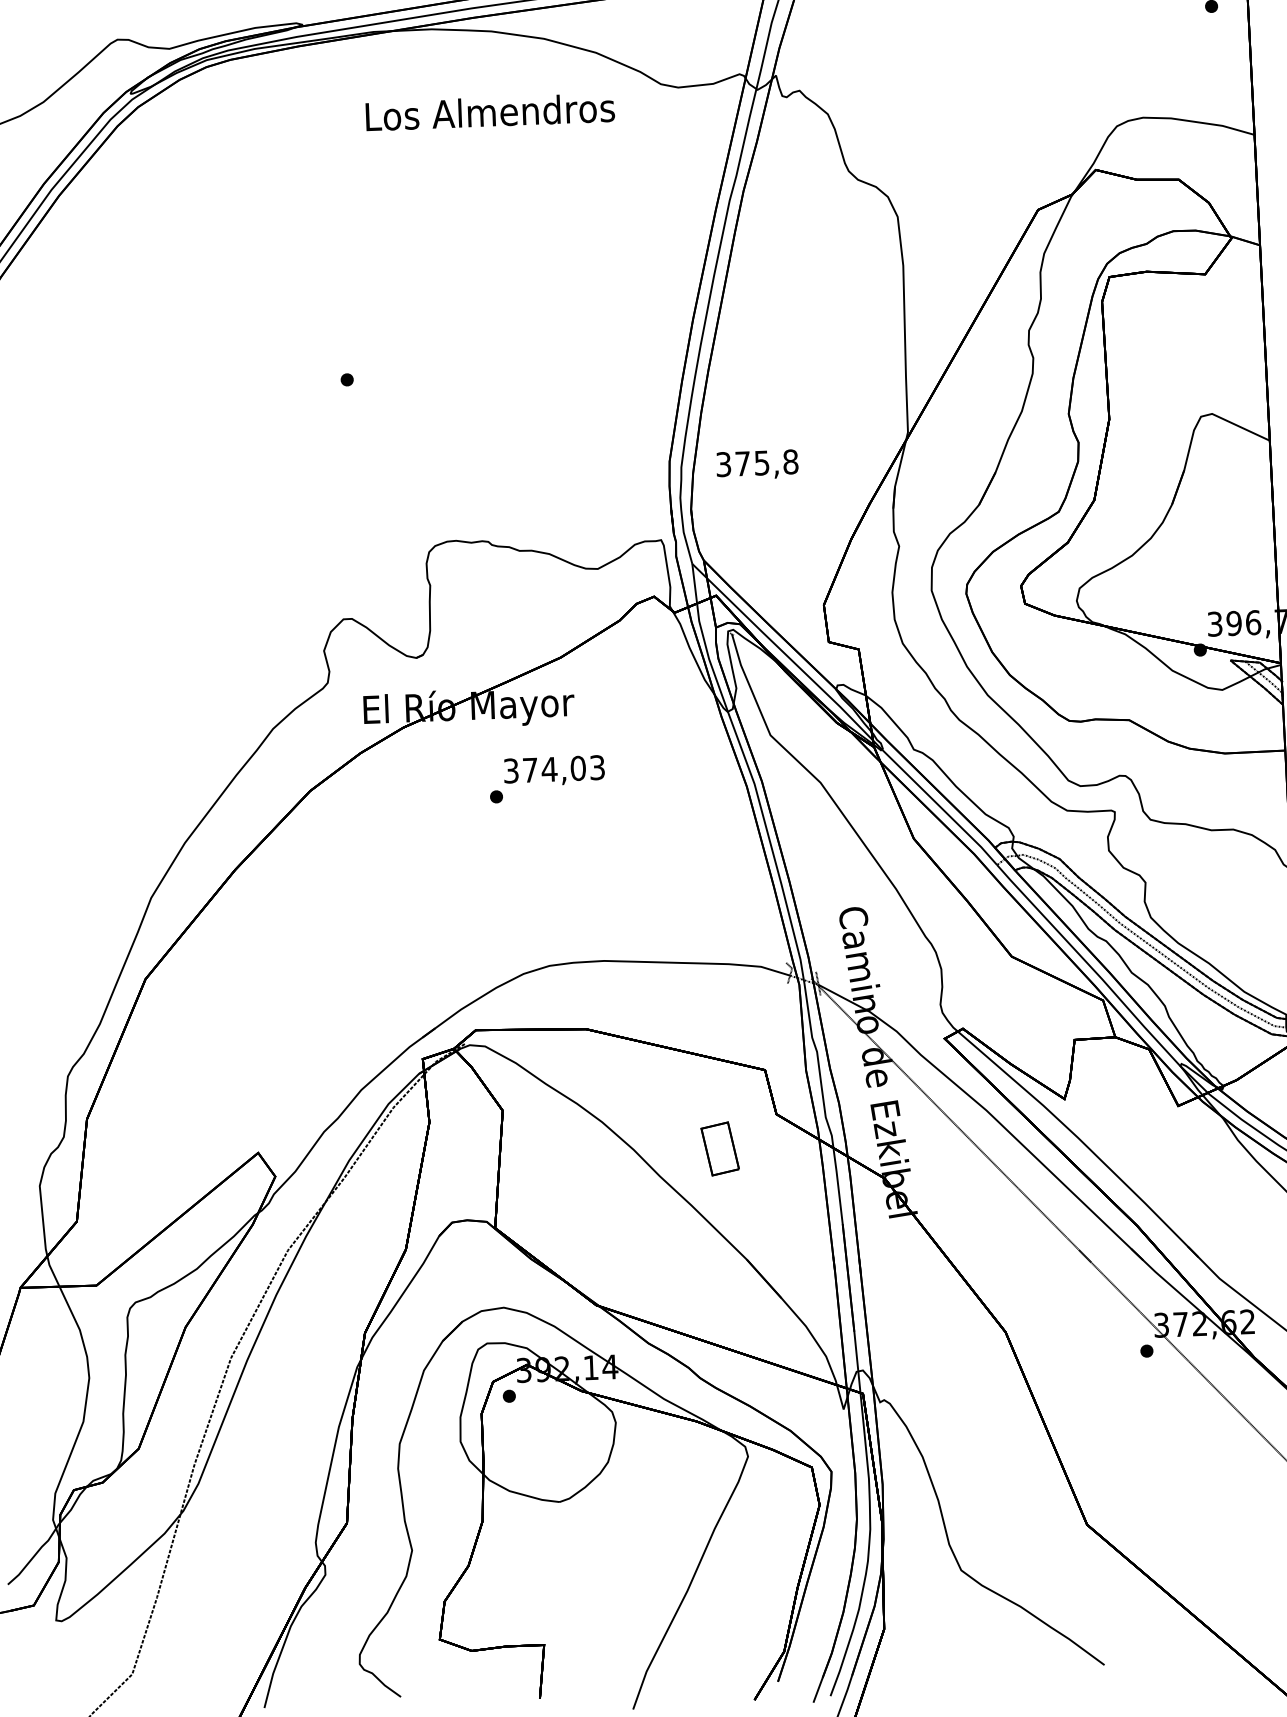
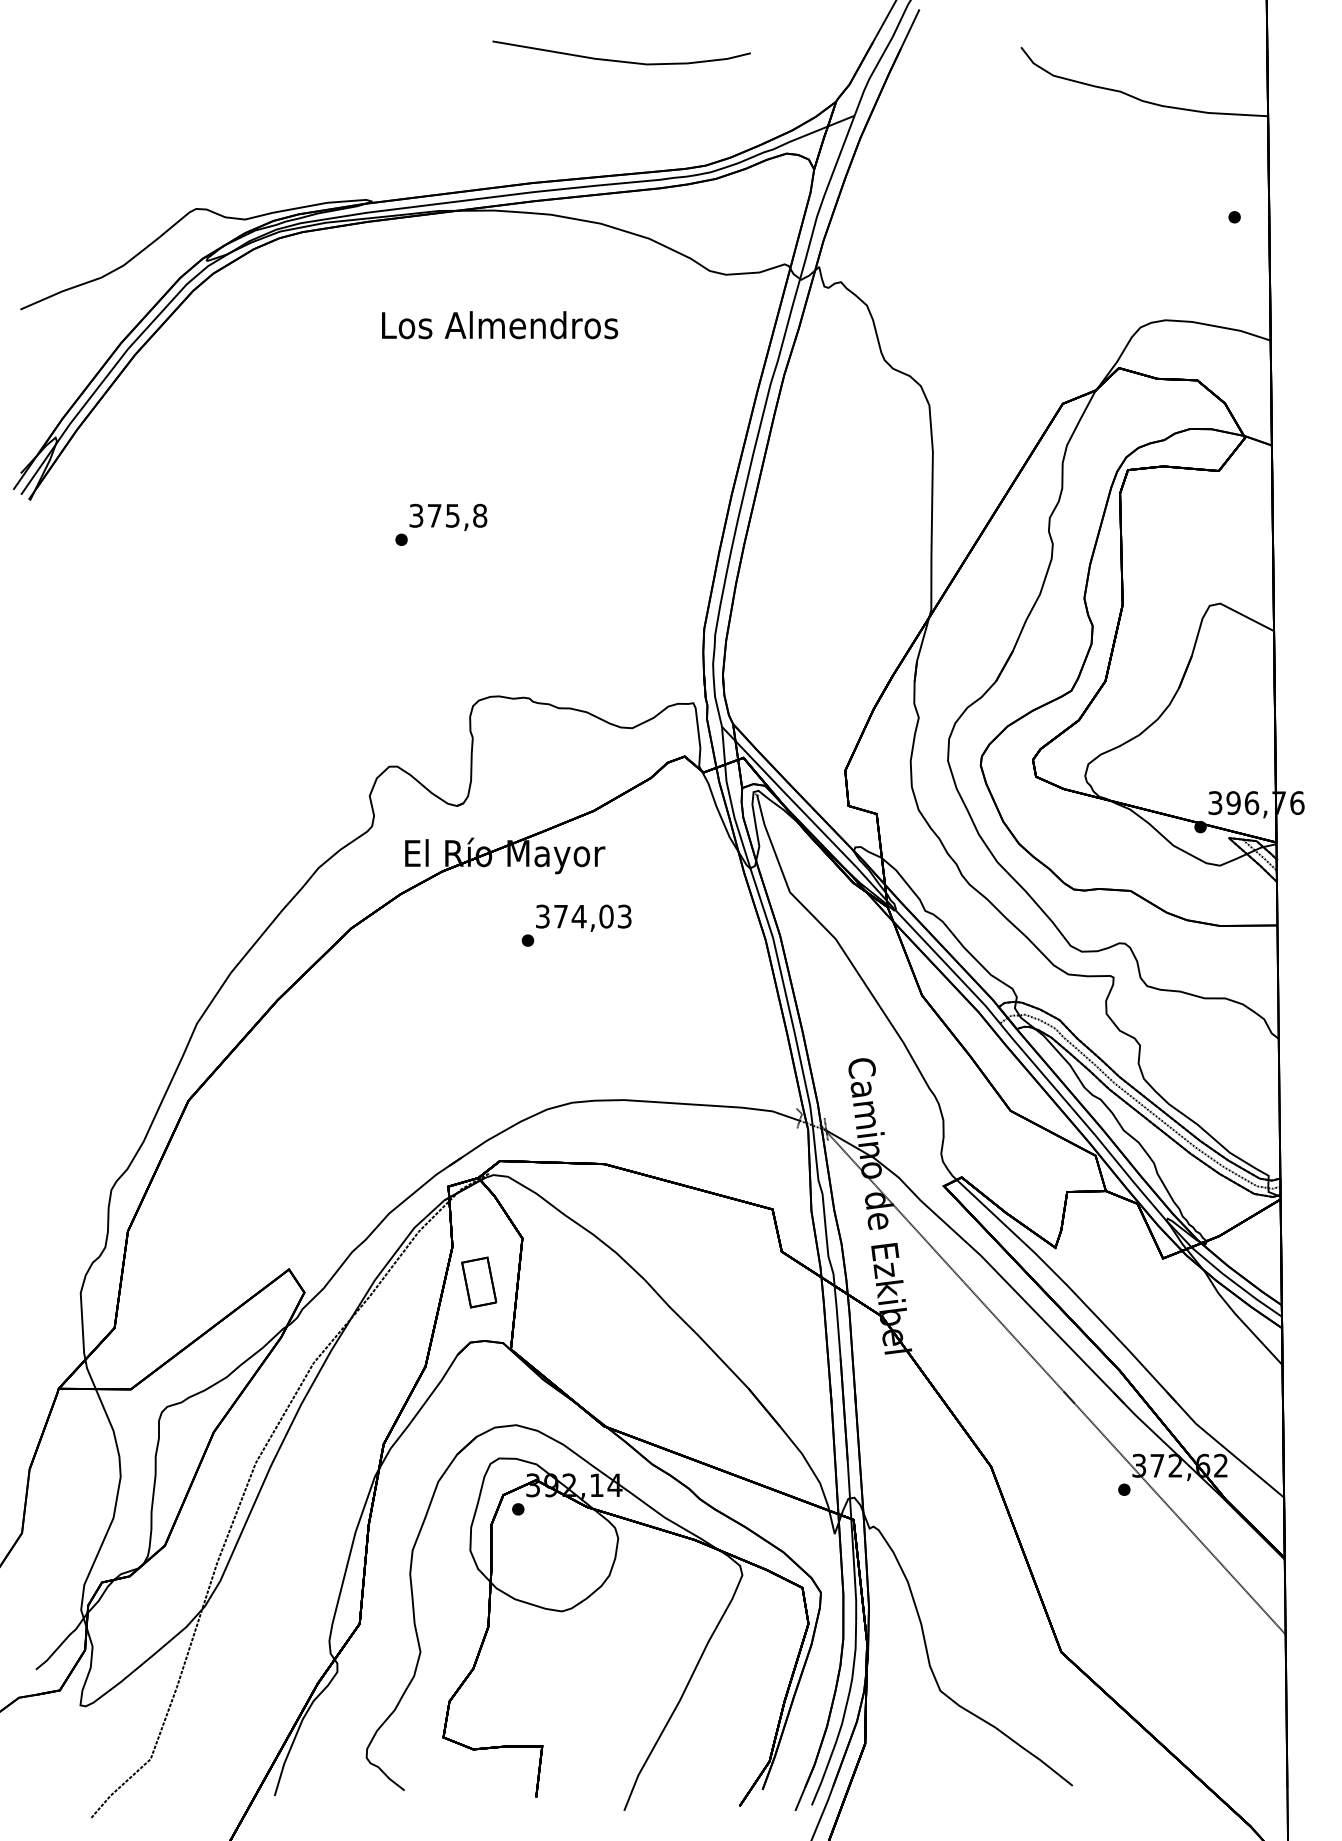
text: (490, 112) -> (500, 325), moved
text: (757, 465) -> (448, 517), moved
part: (720, 1148) -> (479, 1282), moved

